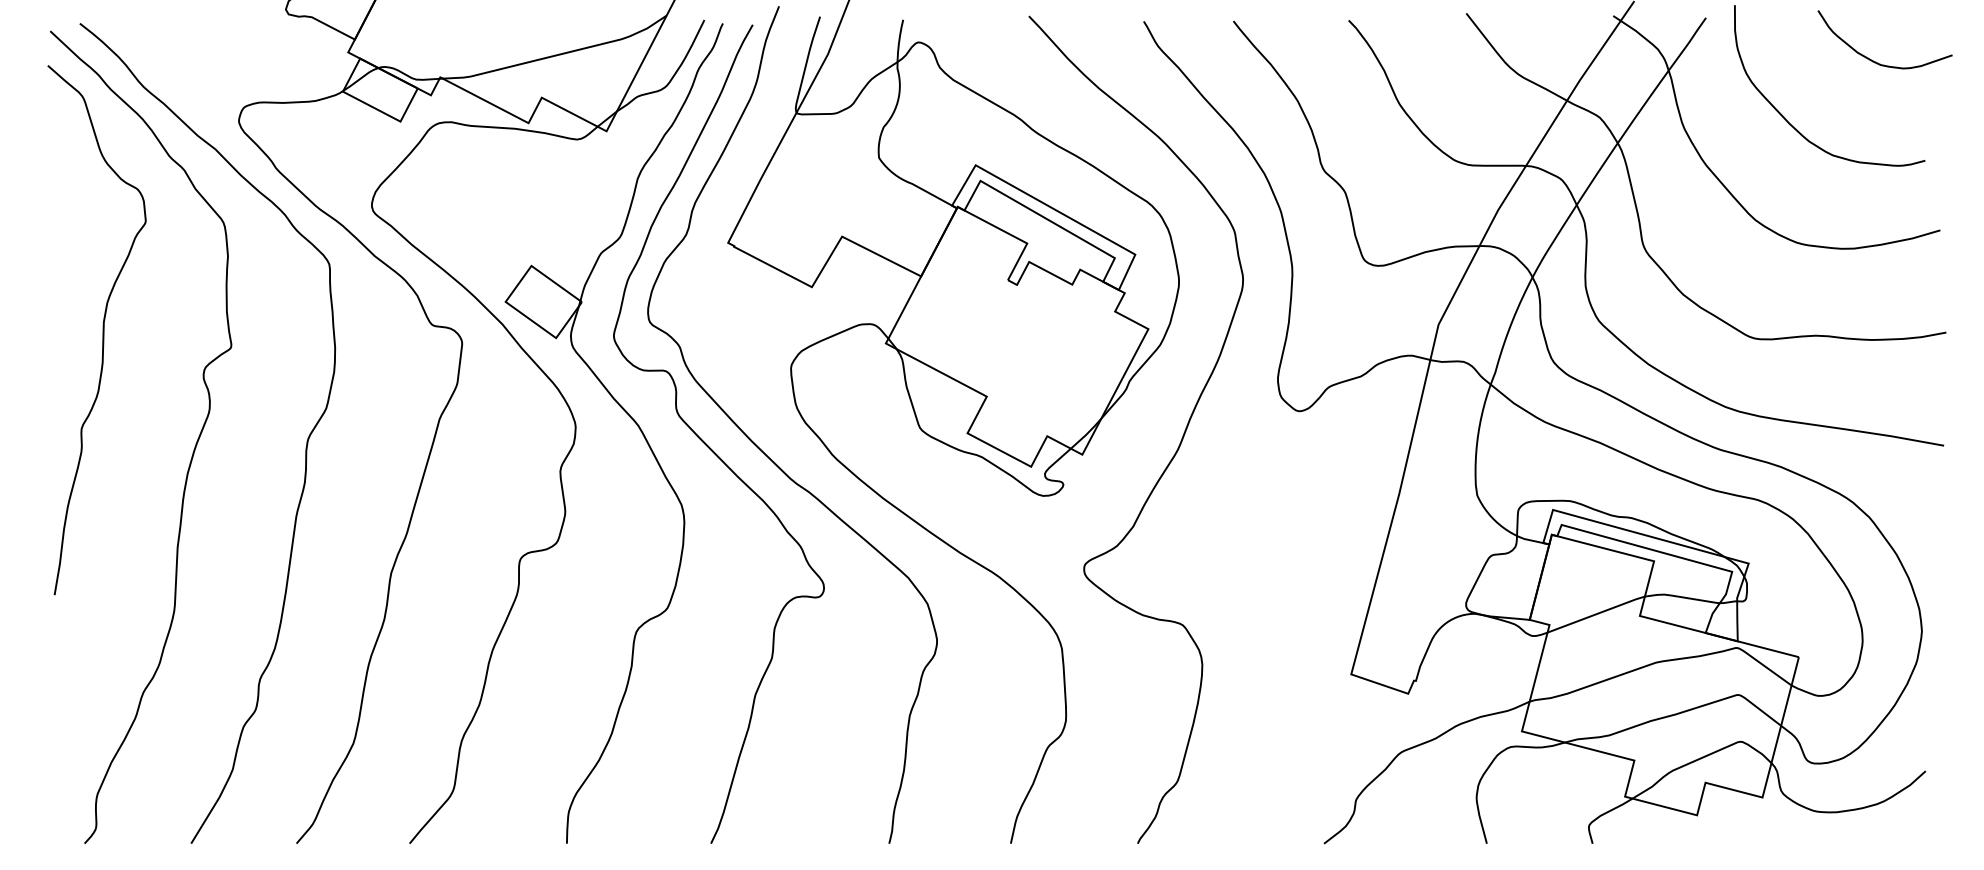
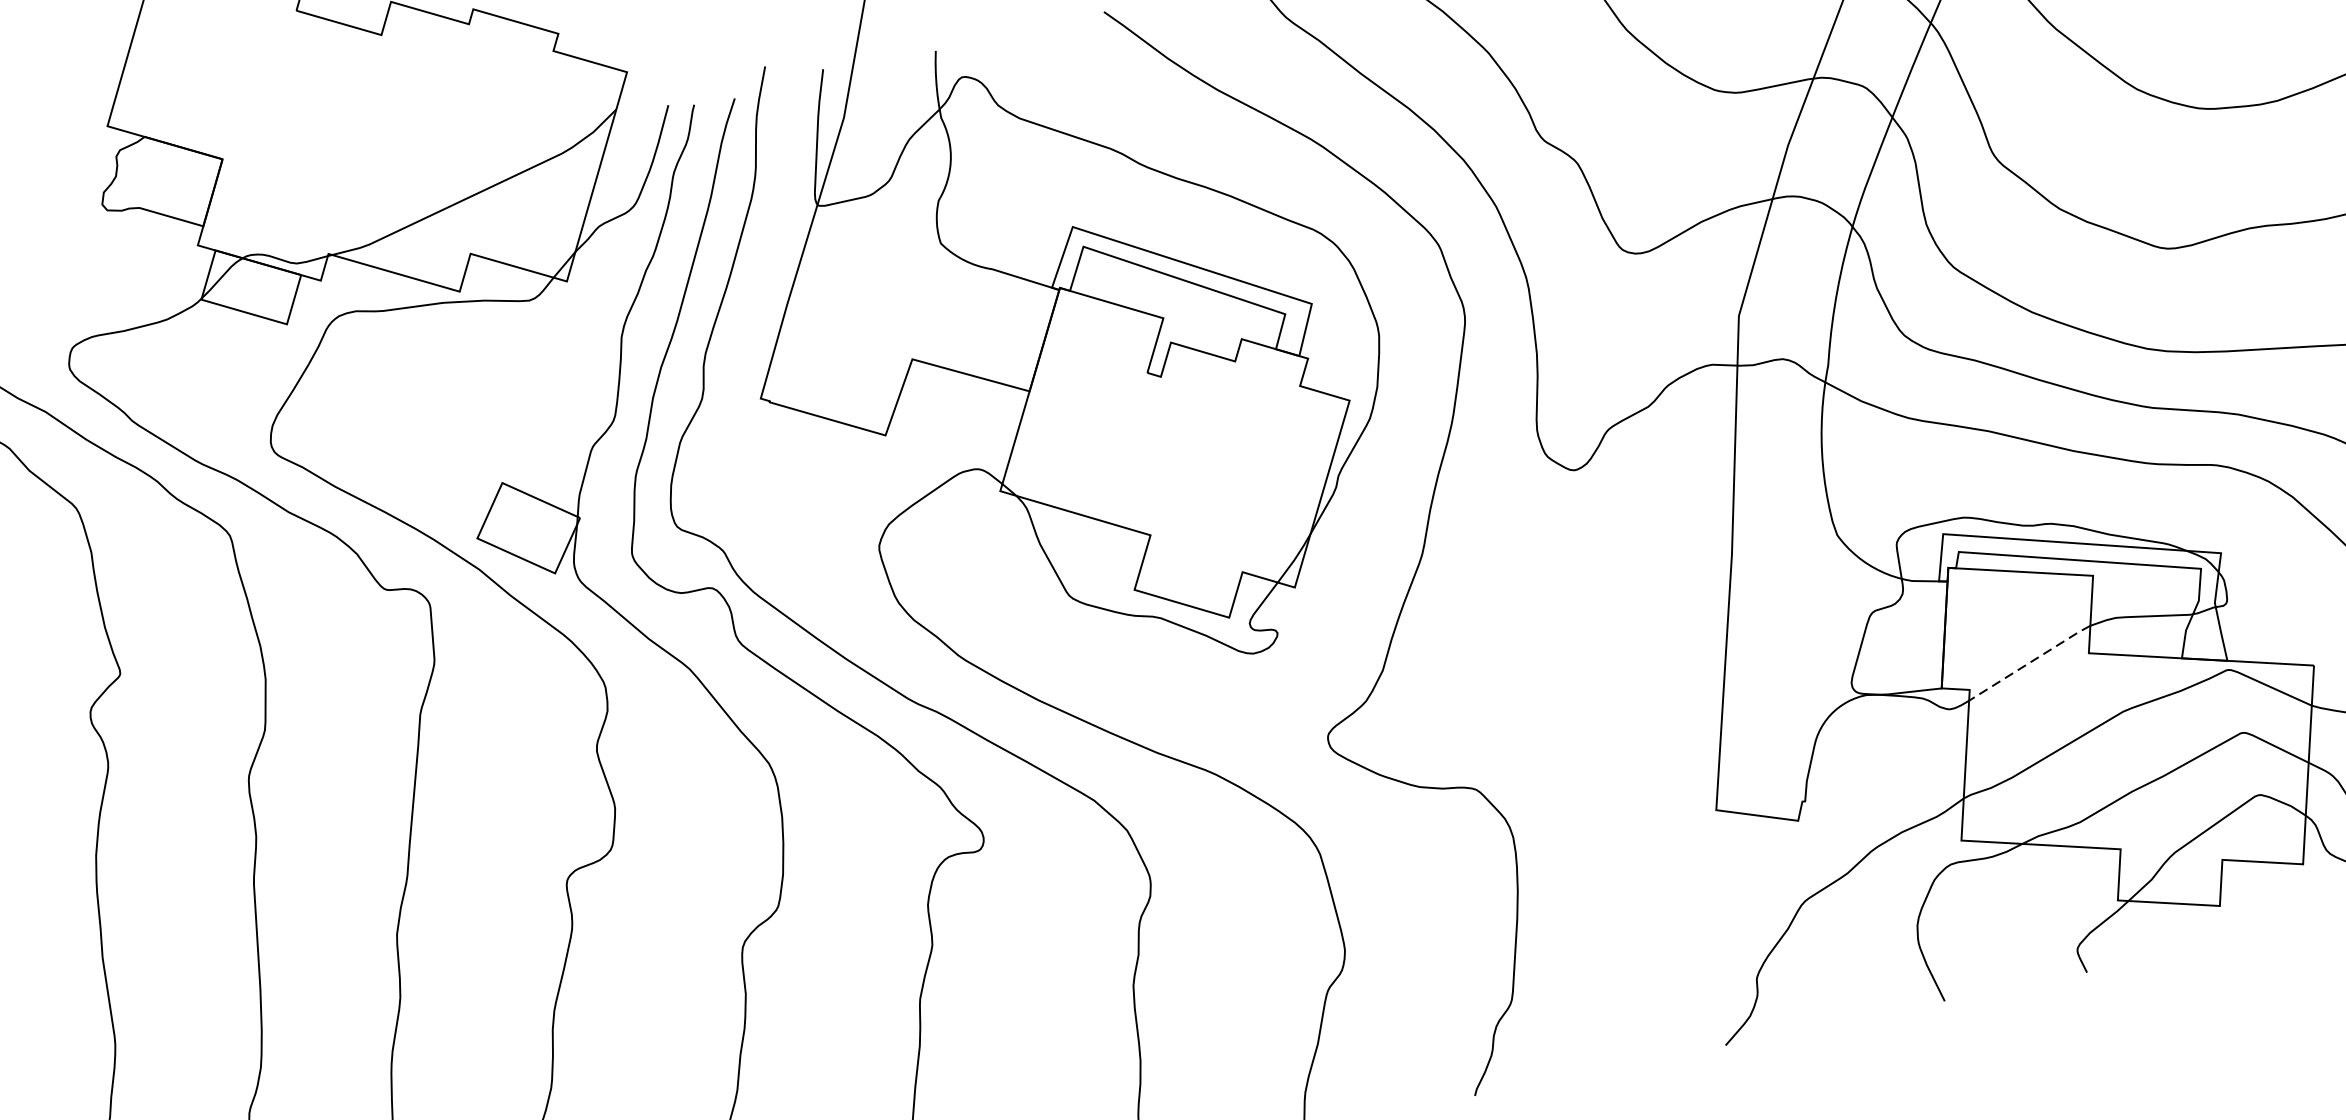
line: (1596, 614) -> (2030, 663), solid -> dashed

